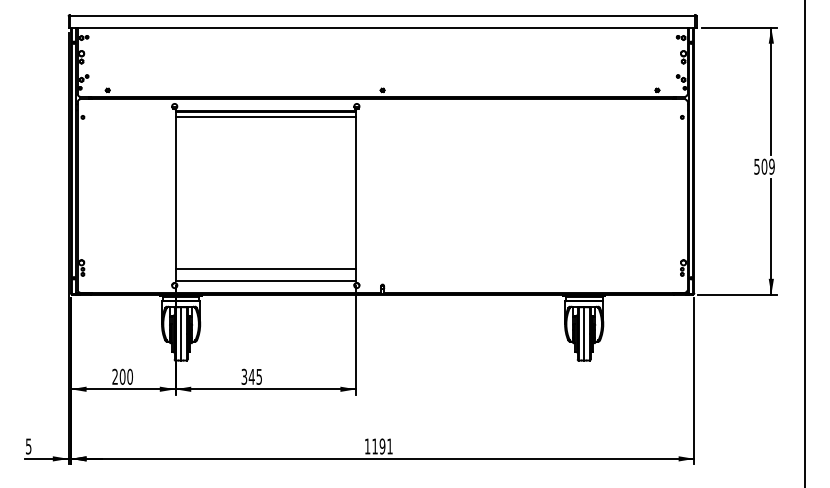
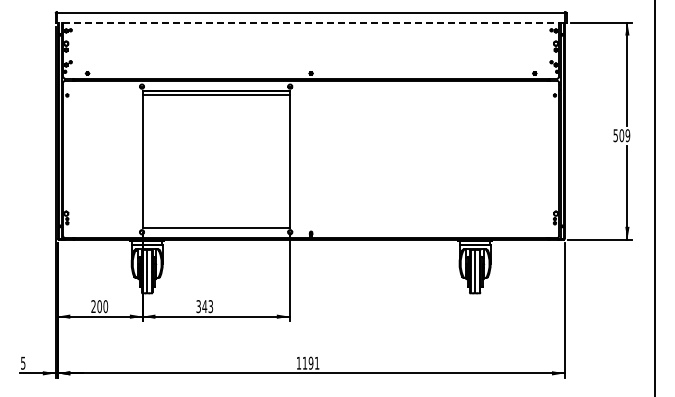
line: (381, 27) -> (310, 22), solid -> dashed
line: (265, 268) -> (215, 218), removed
text: (258, 375) -> (210, 305), 345 -> 343

